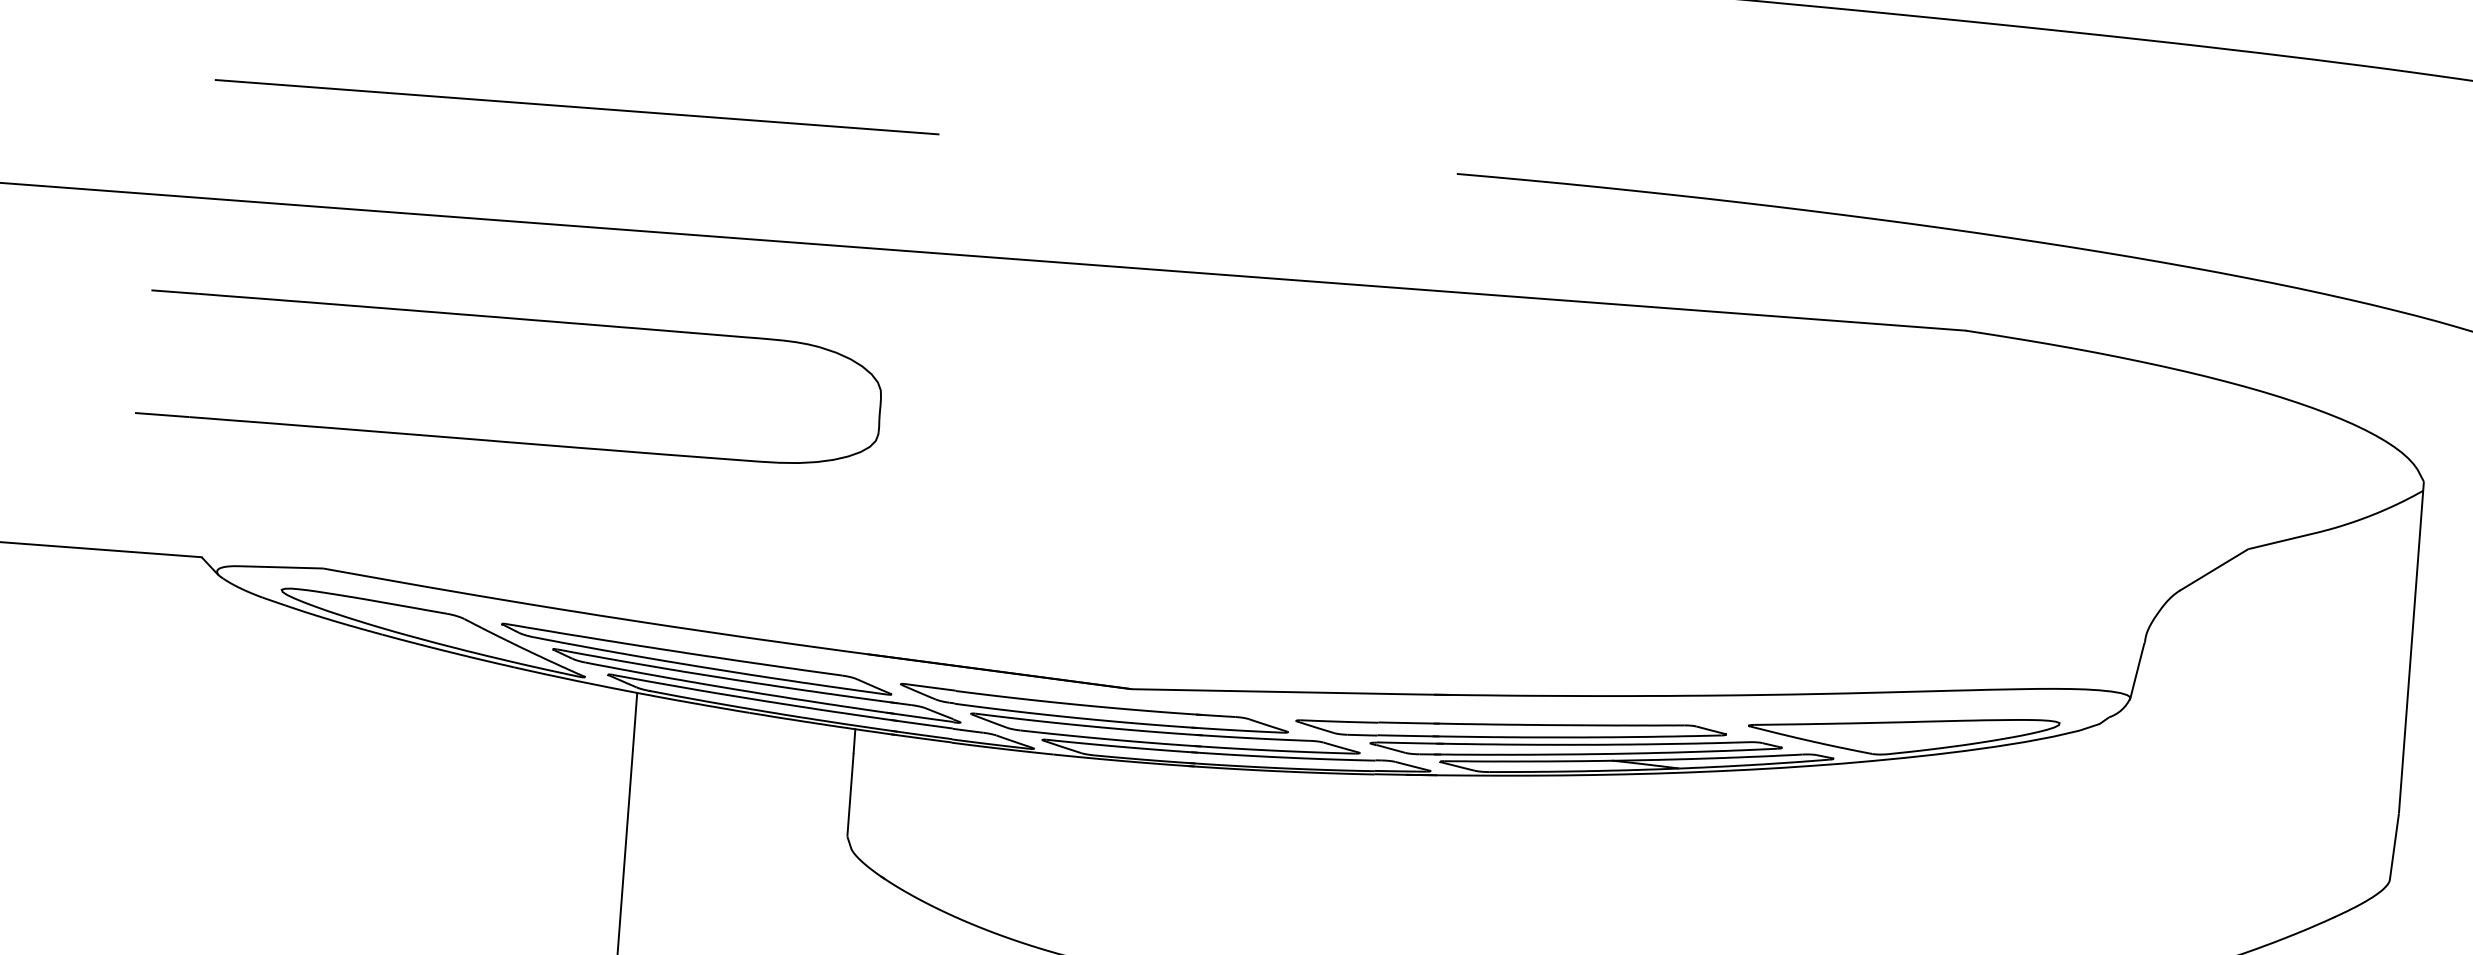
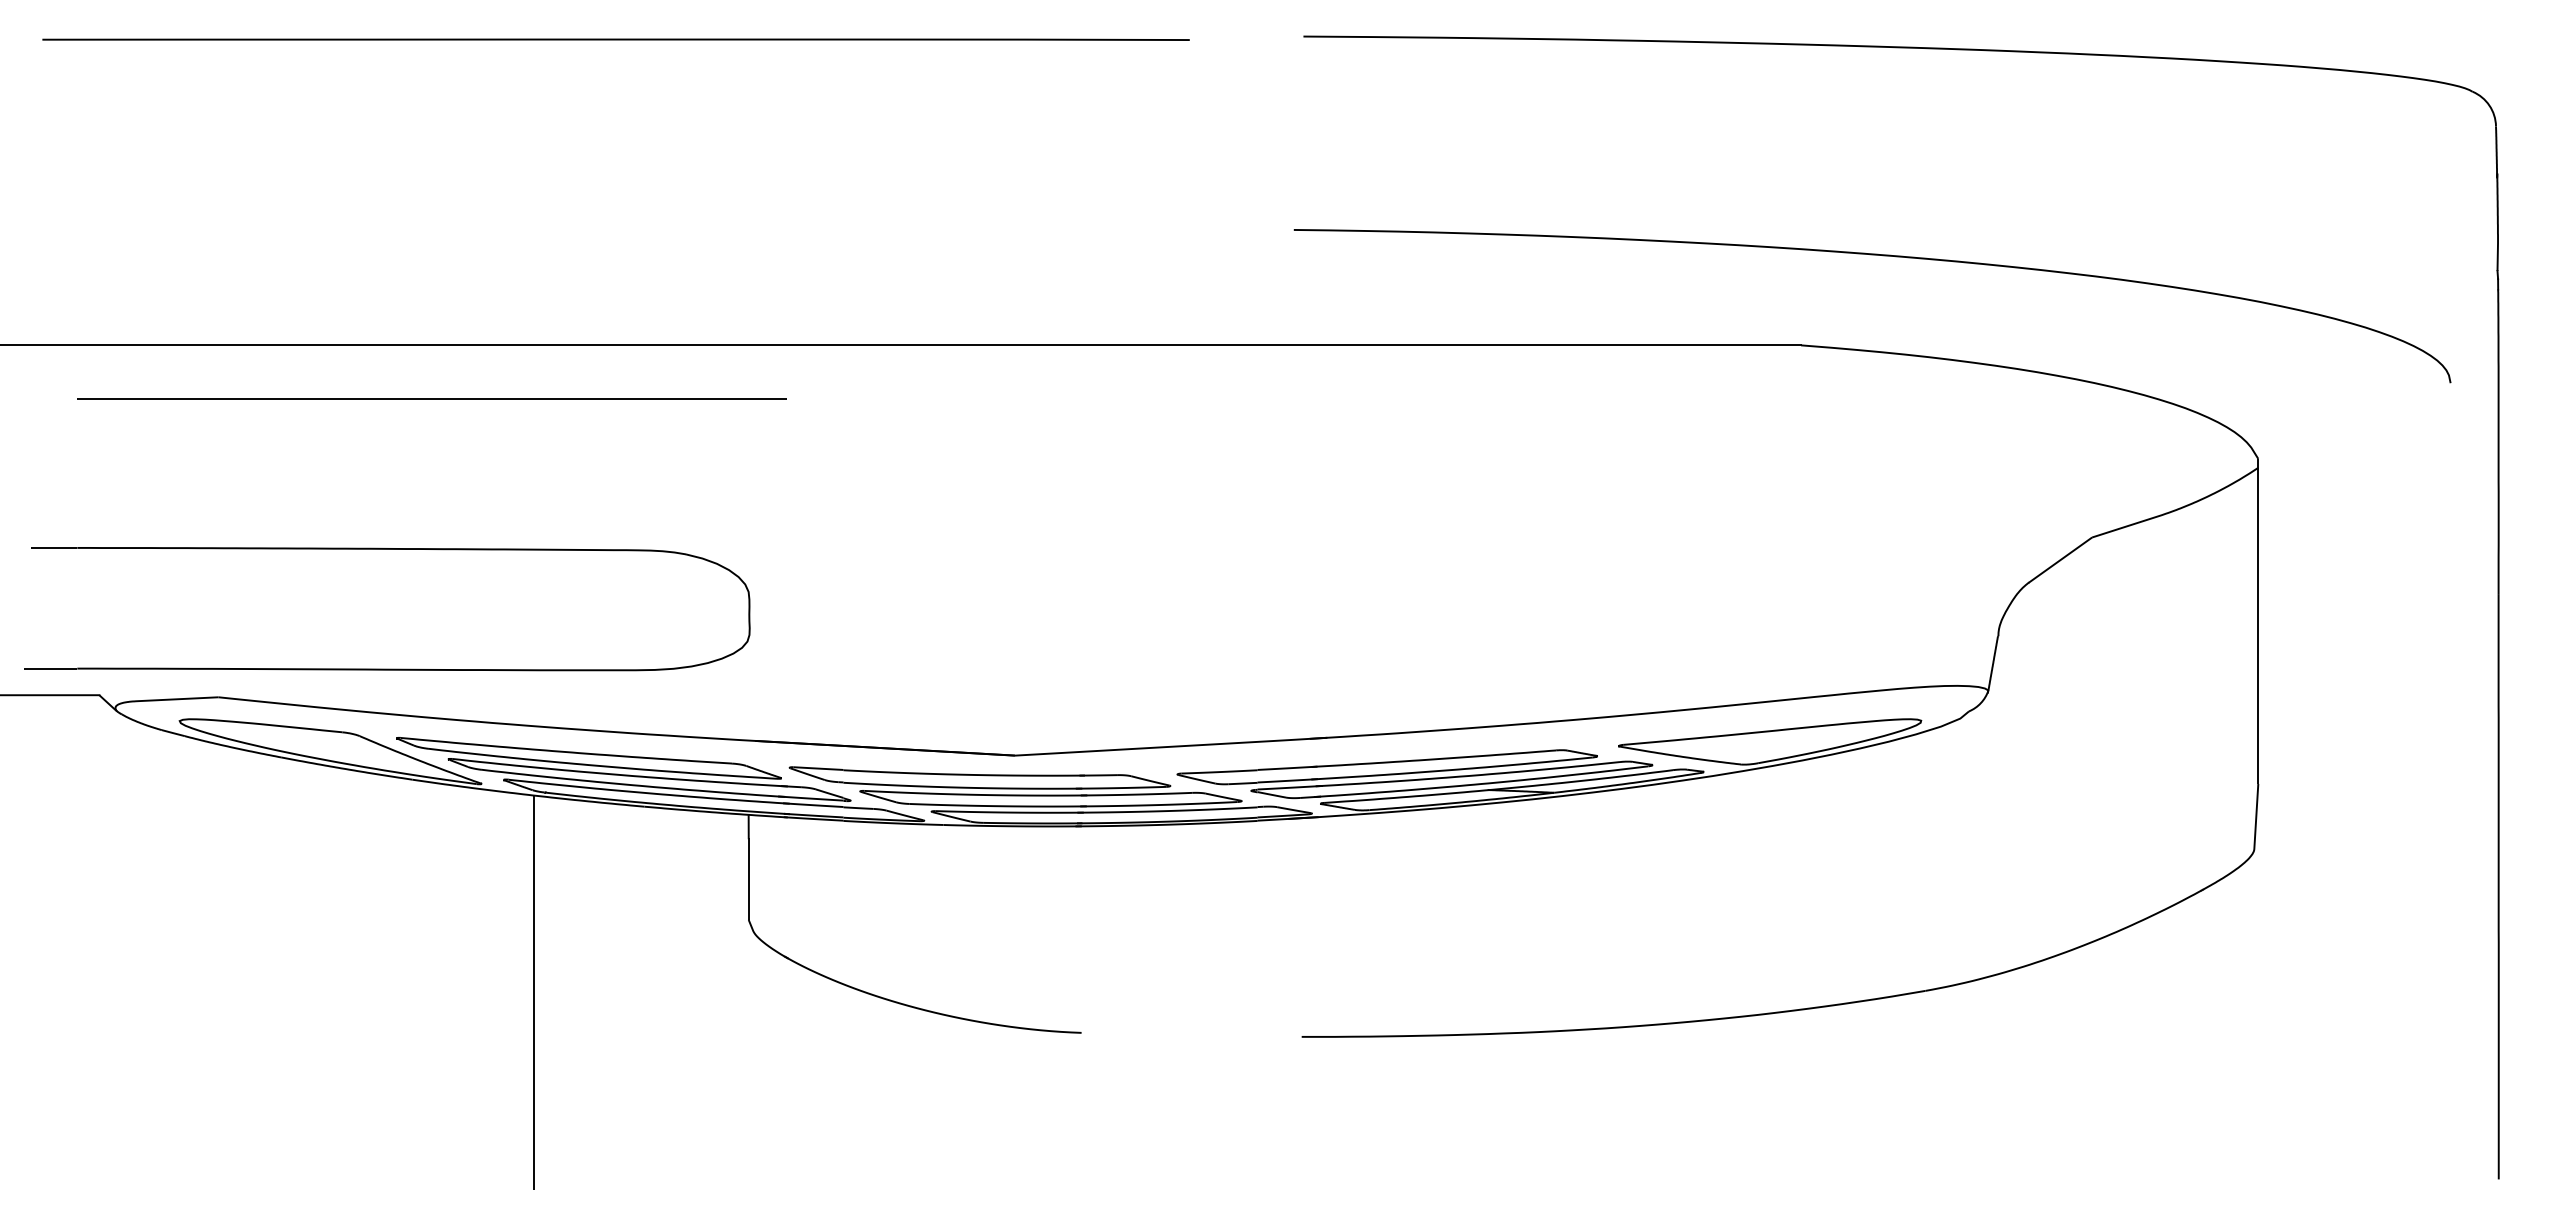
line: (576, 106) -> (431, 398), moved
part: (506, 440) -> (387, 668), moved

